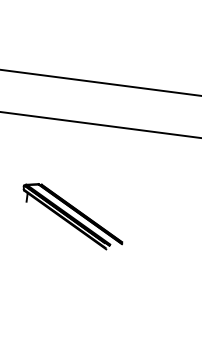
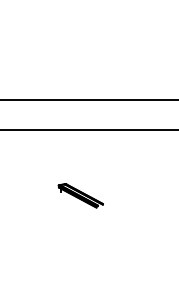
part: (72, 216) -> (80, 195), size x0.6

